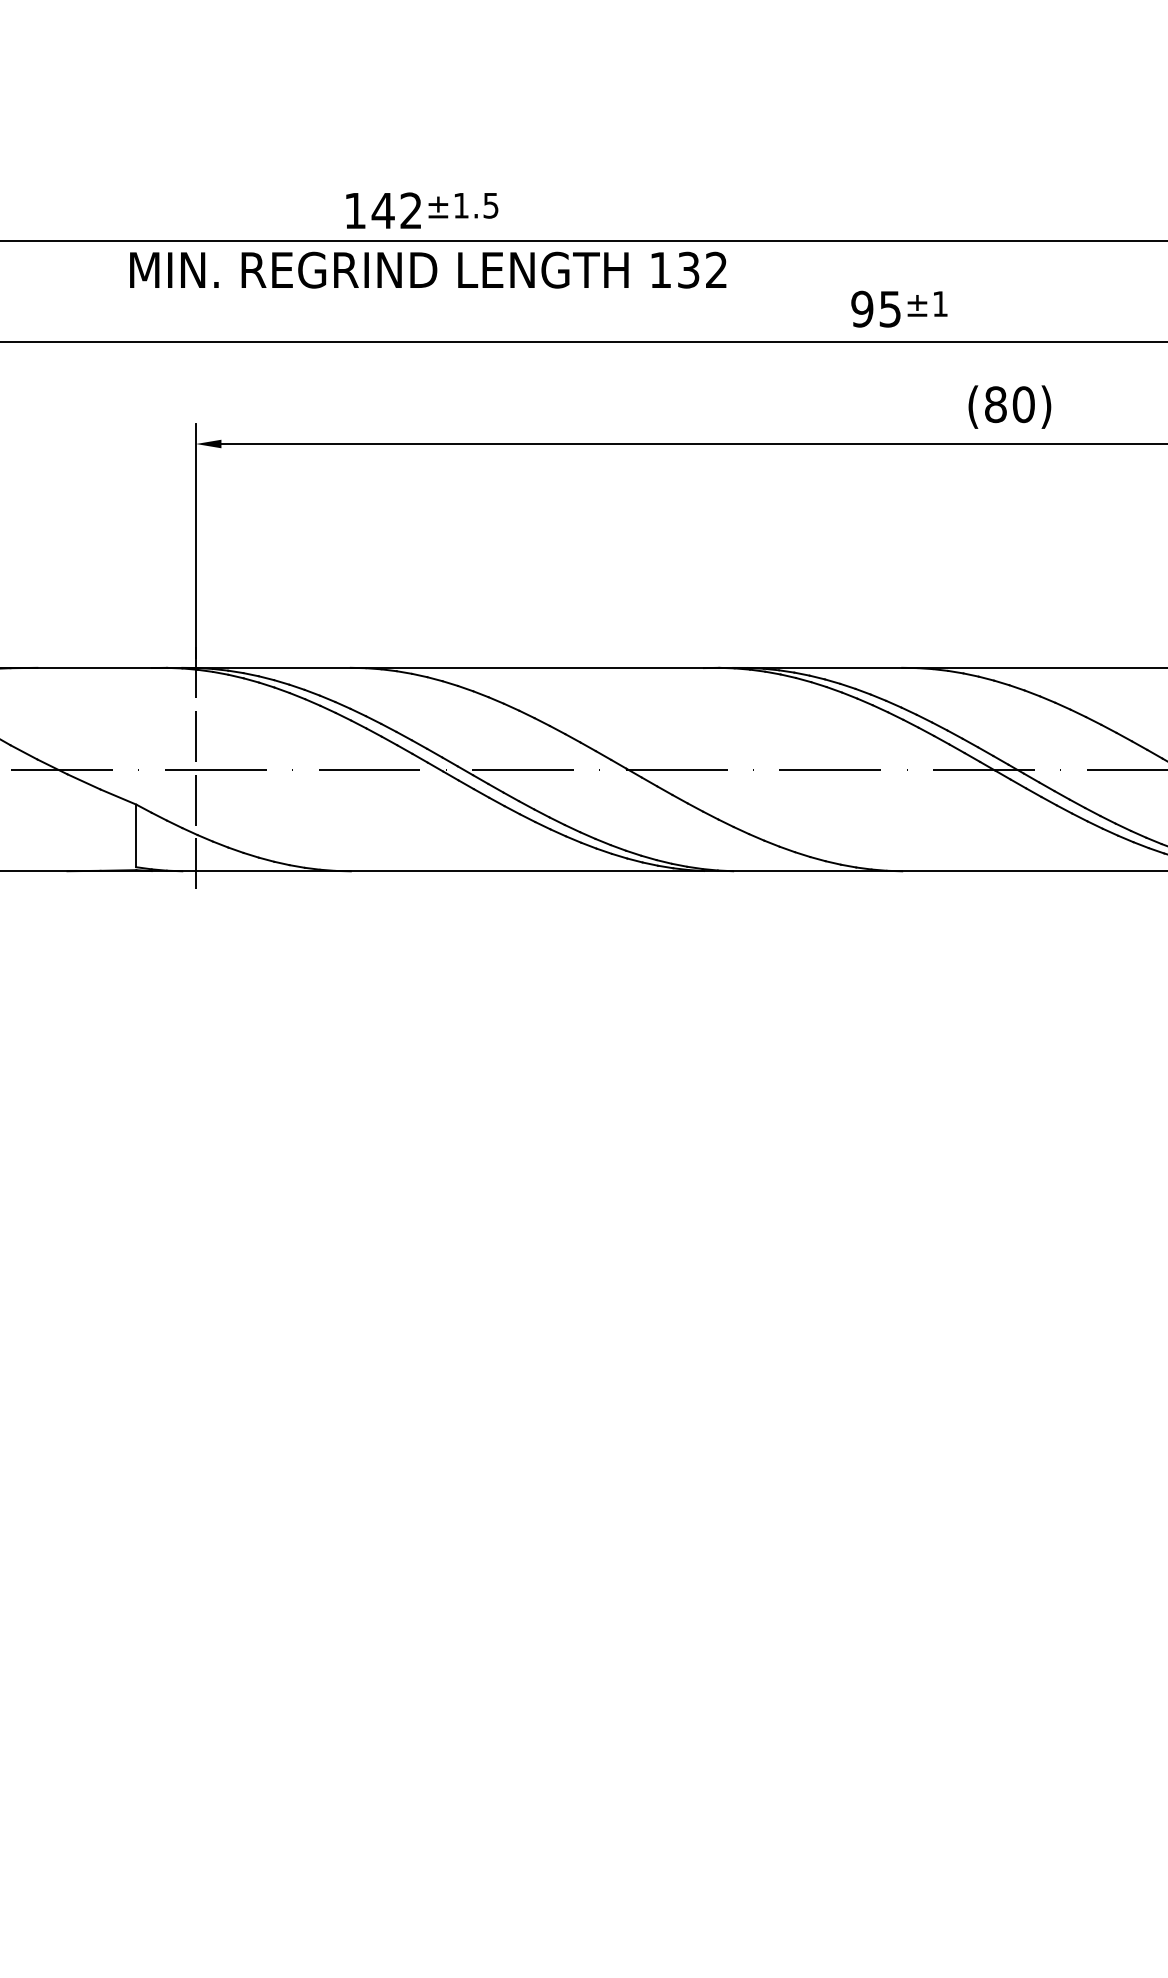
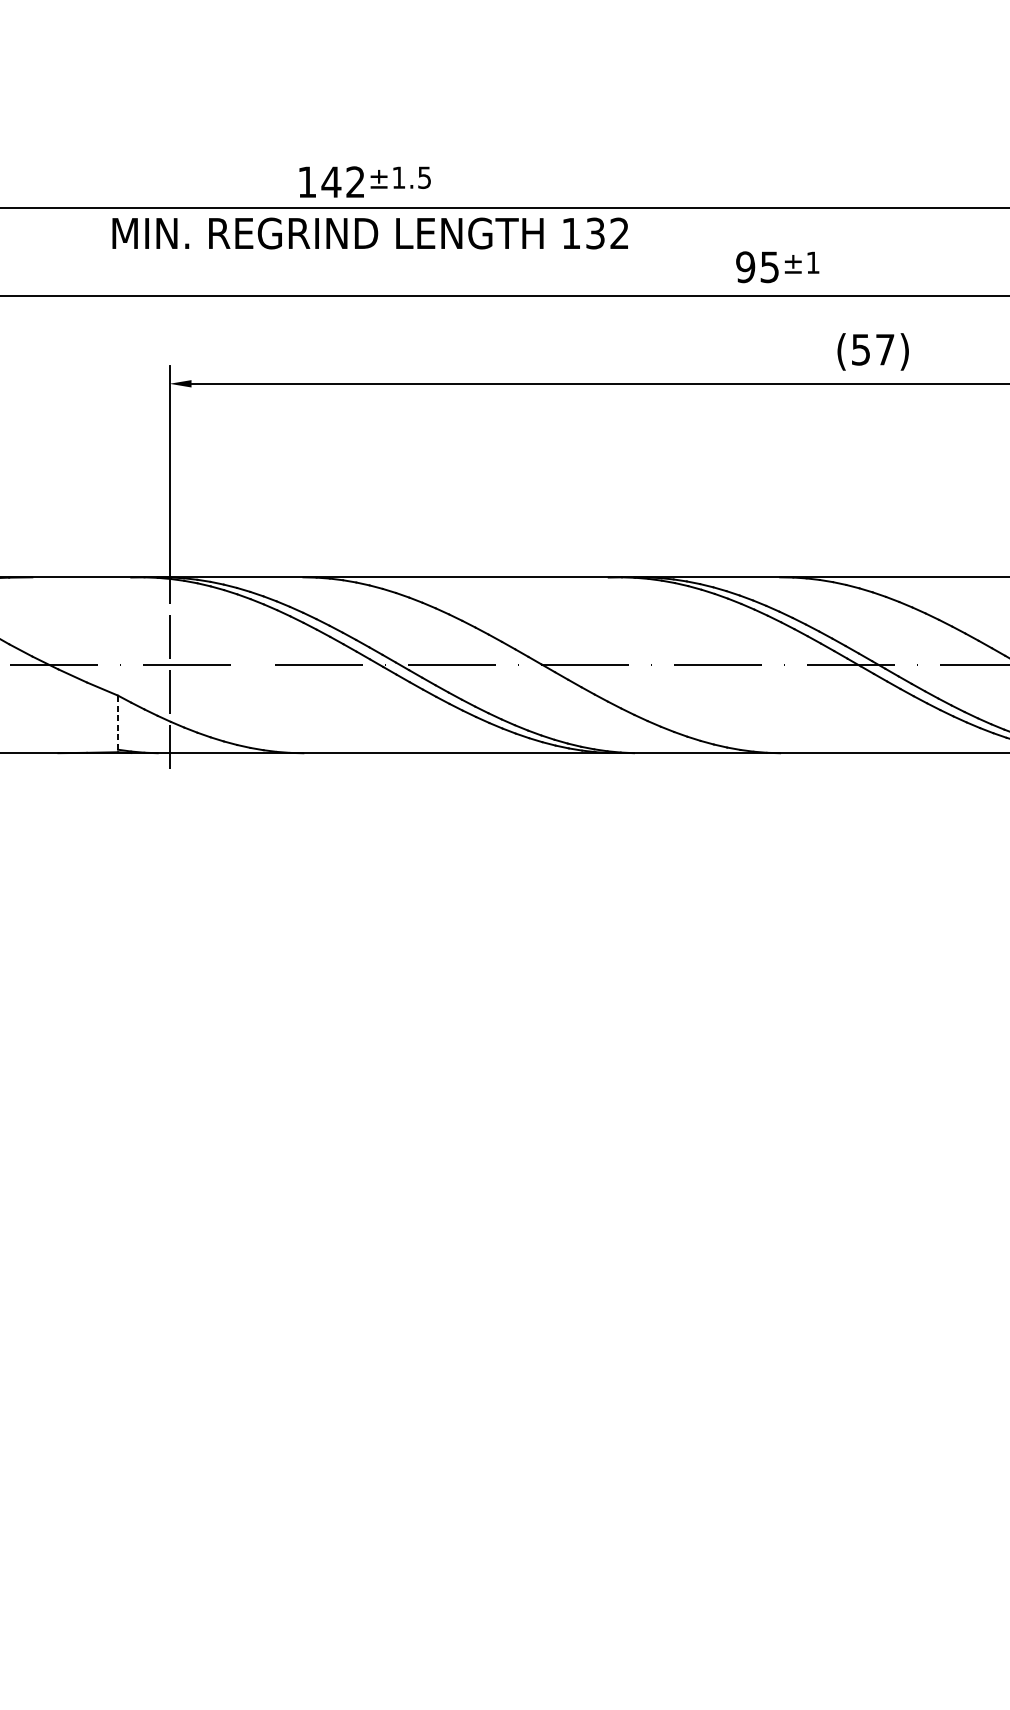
text: (1009, 404) -> (872, 349), (80) -> (57)
line: (136, 835) -> (118, 722), solid -> dashed

